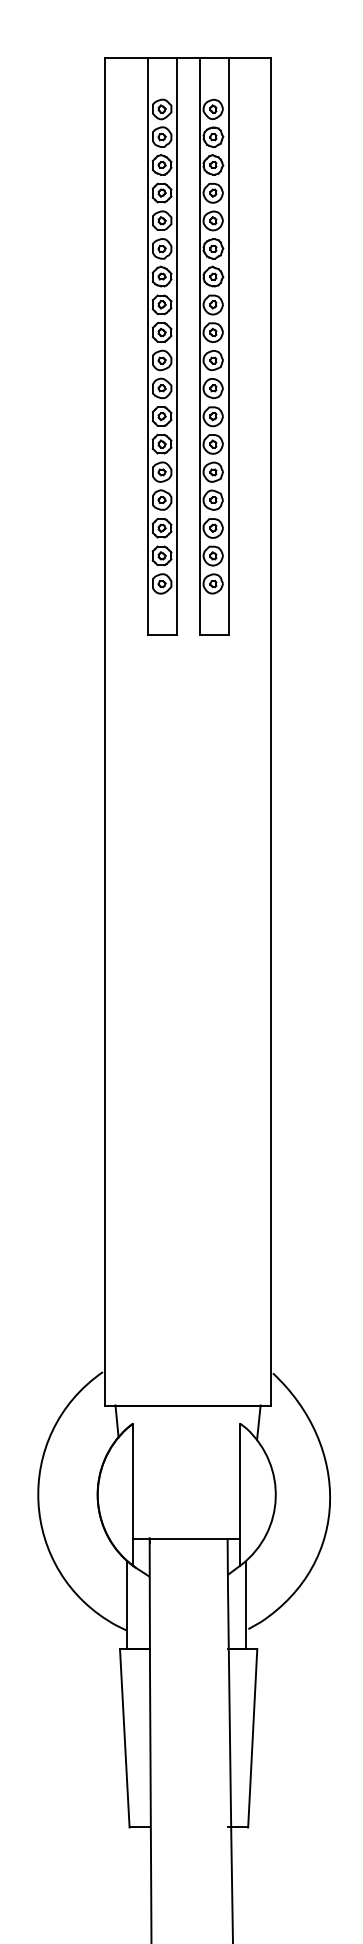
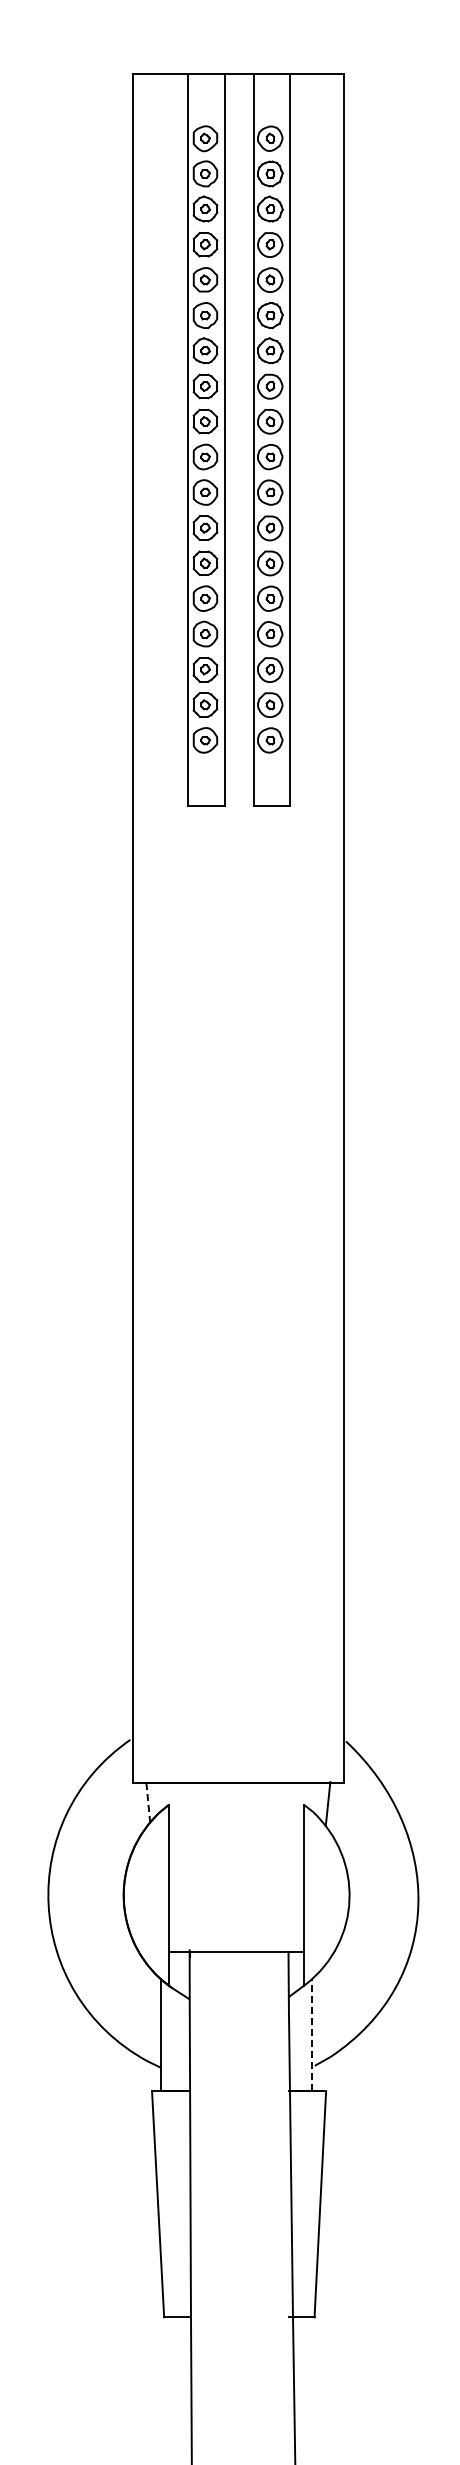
line: (117, 1421) -> (148, 1802), solid -> dashed
line: (246, 1605) -> (312, 2035), solid -> dashed

